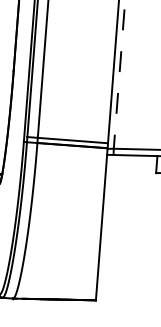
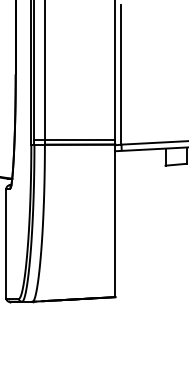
line: (119, 78) -> (121, 74), dashed -> solid

